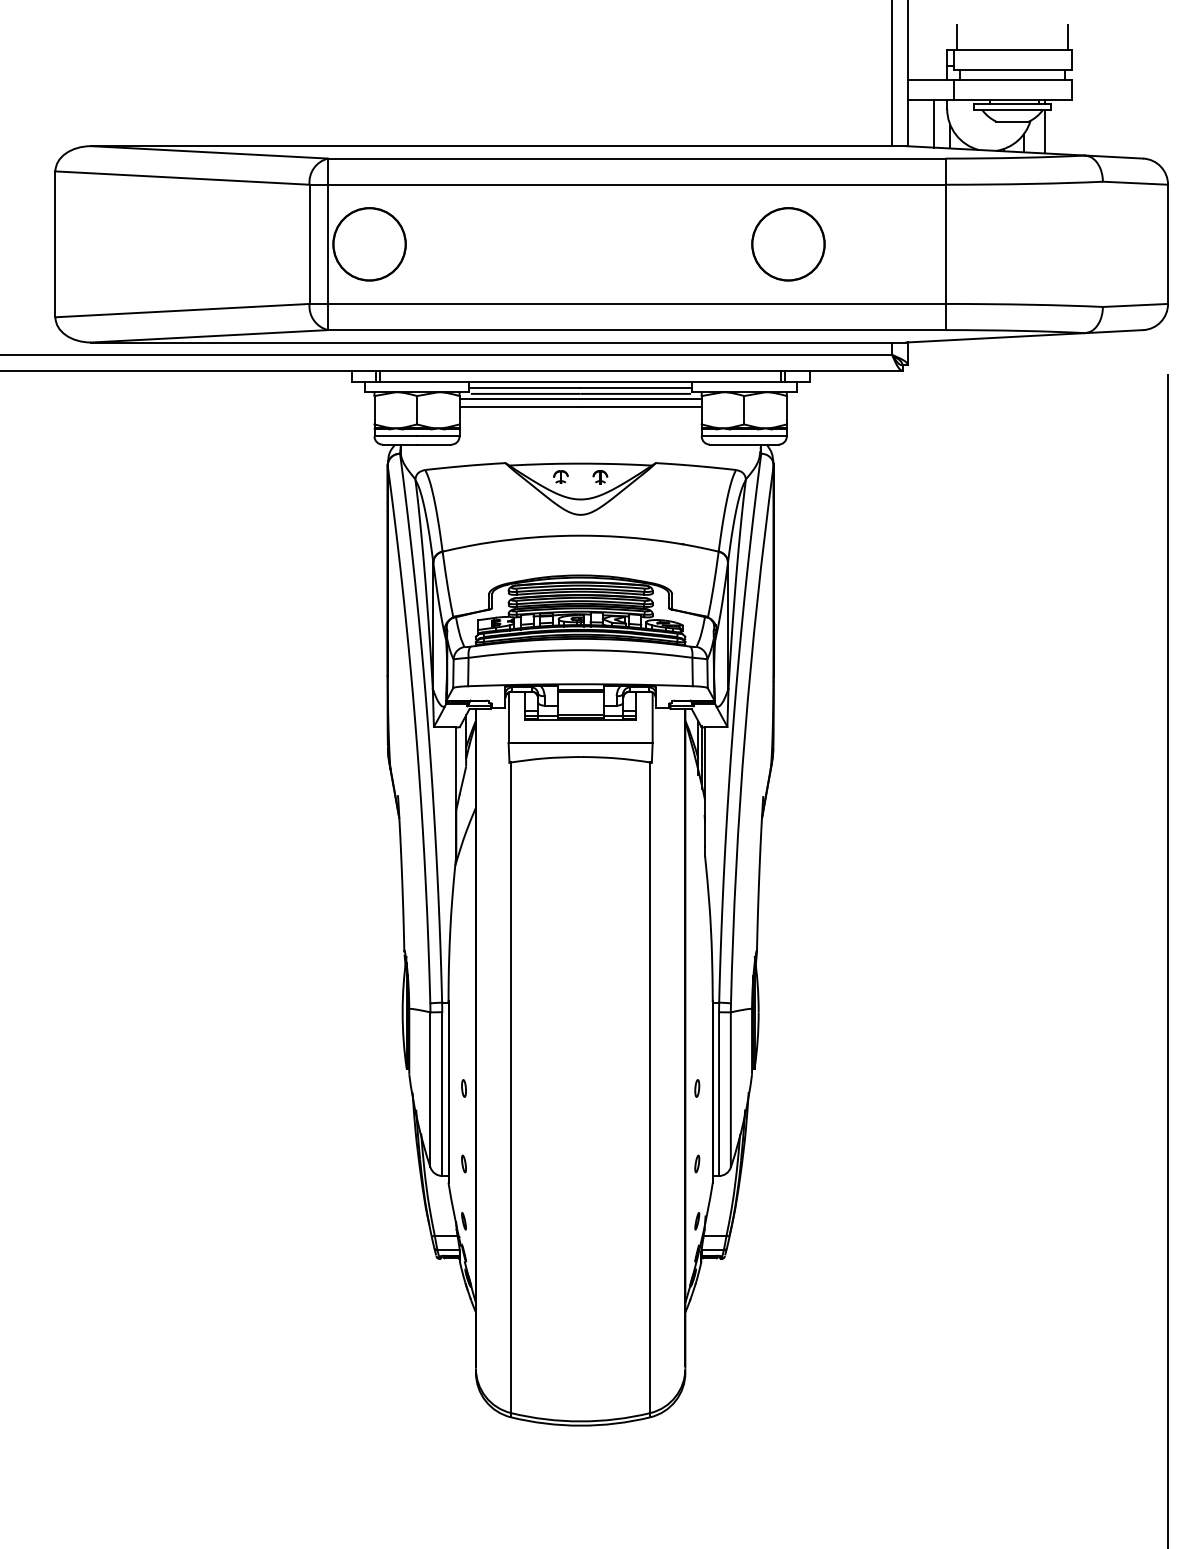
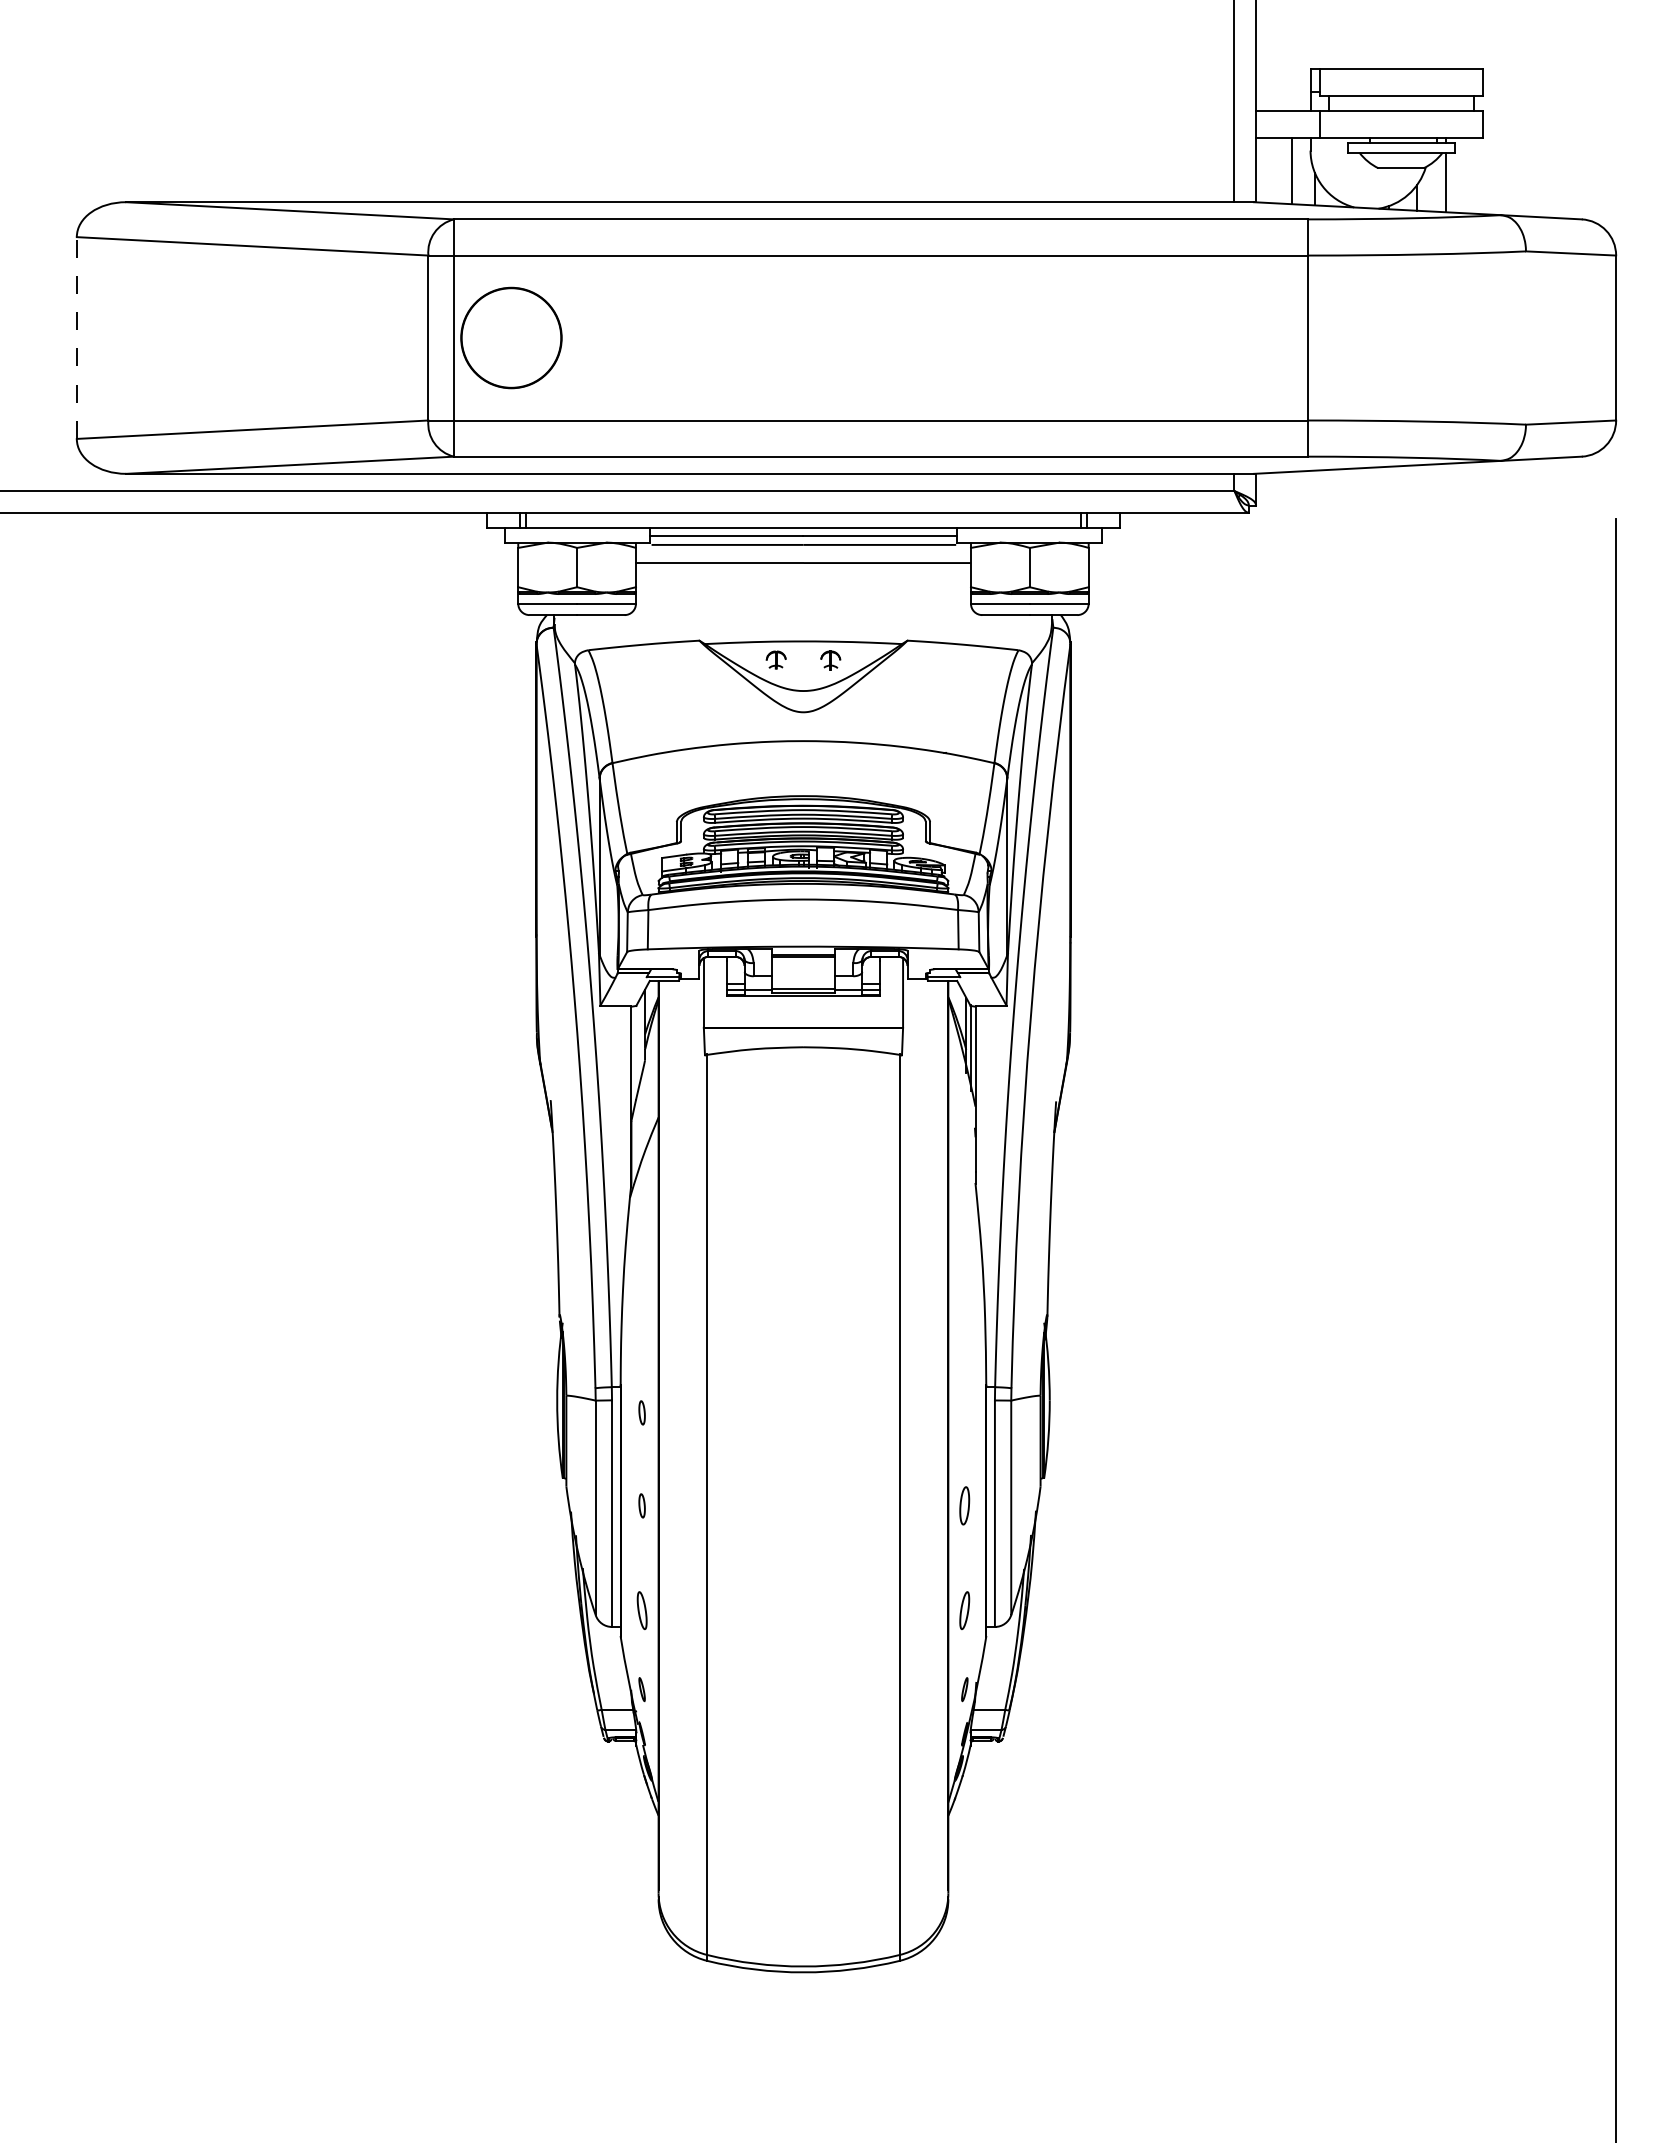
line: (957, 37) -> (1324, 51), removed
line: (1068, 37) -> (1478, 51), removed
part: (788, 243) -> (1090, 337), removed
line: (55, 244) -> (76, 338), solid -> dashed
line: (579, 398) -> (802, 551), removed
part: (463, 1020) -> (641, 1412), added
part: (697, 1088) -> (964, 1505), size x1.6
part: (463, 1163) -> (641, 1609), size x1.6
part: (697, 1163) -> (964, 1609), size x1.6

